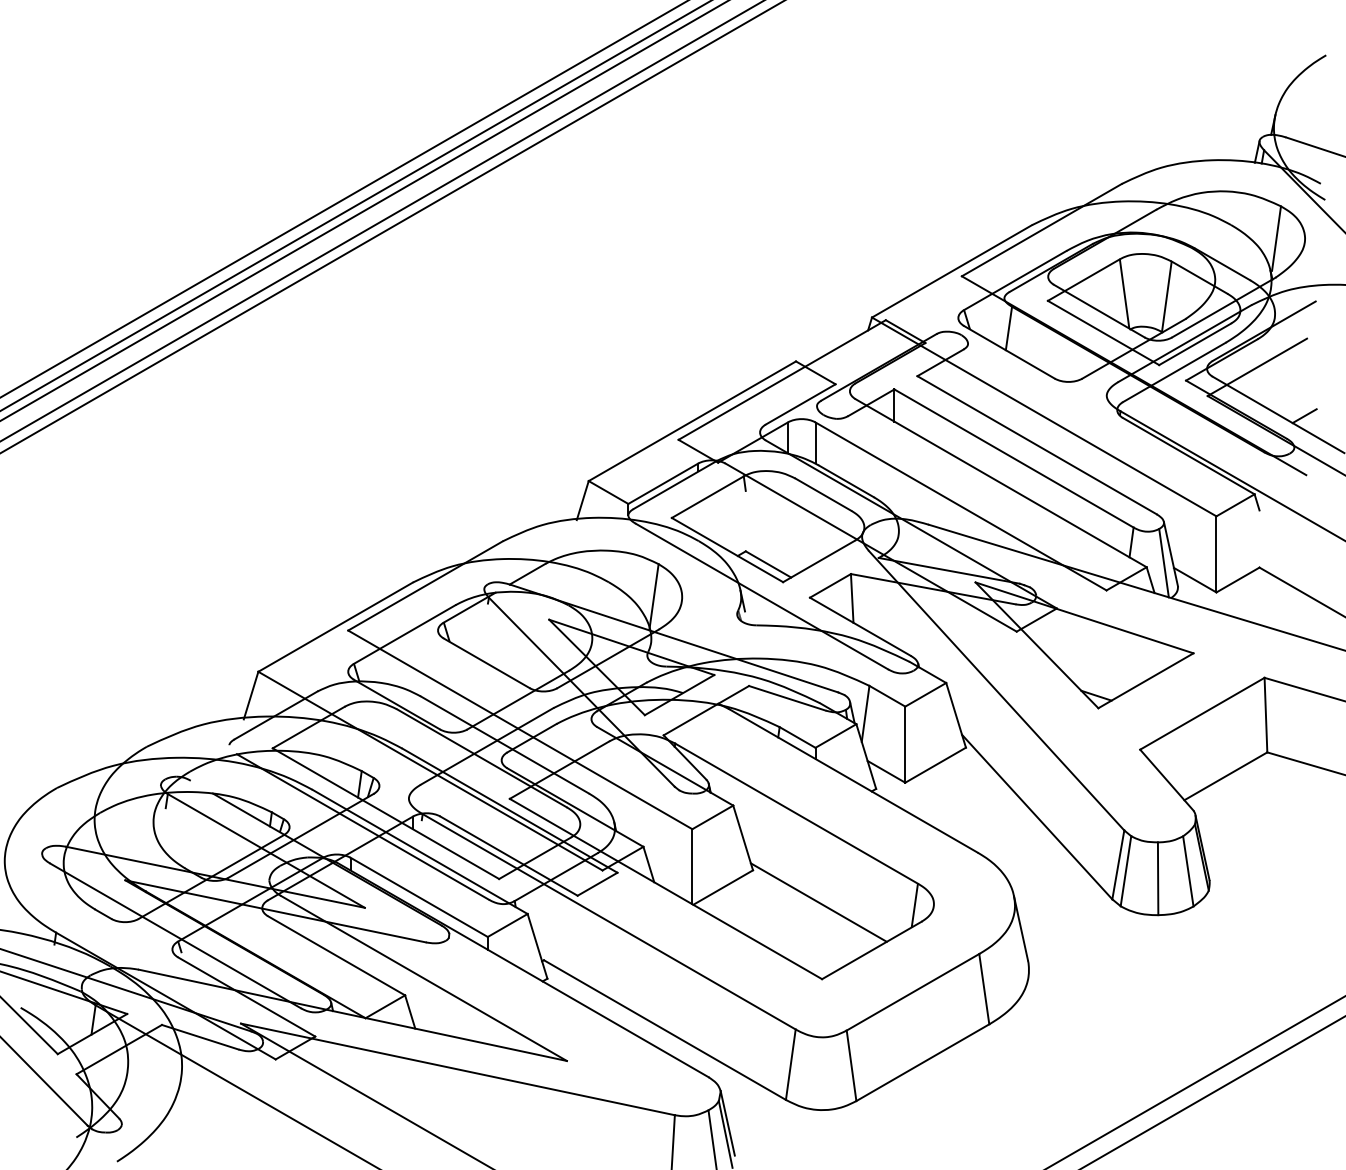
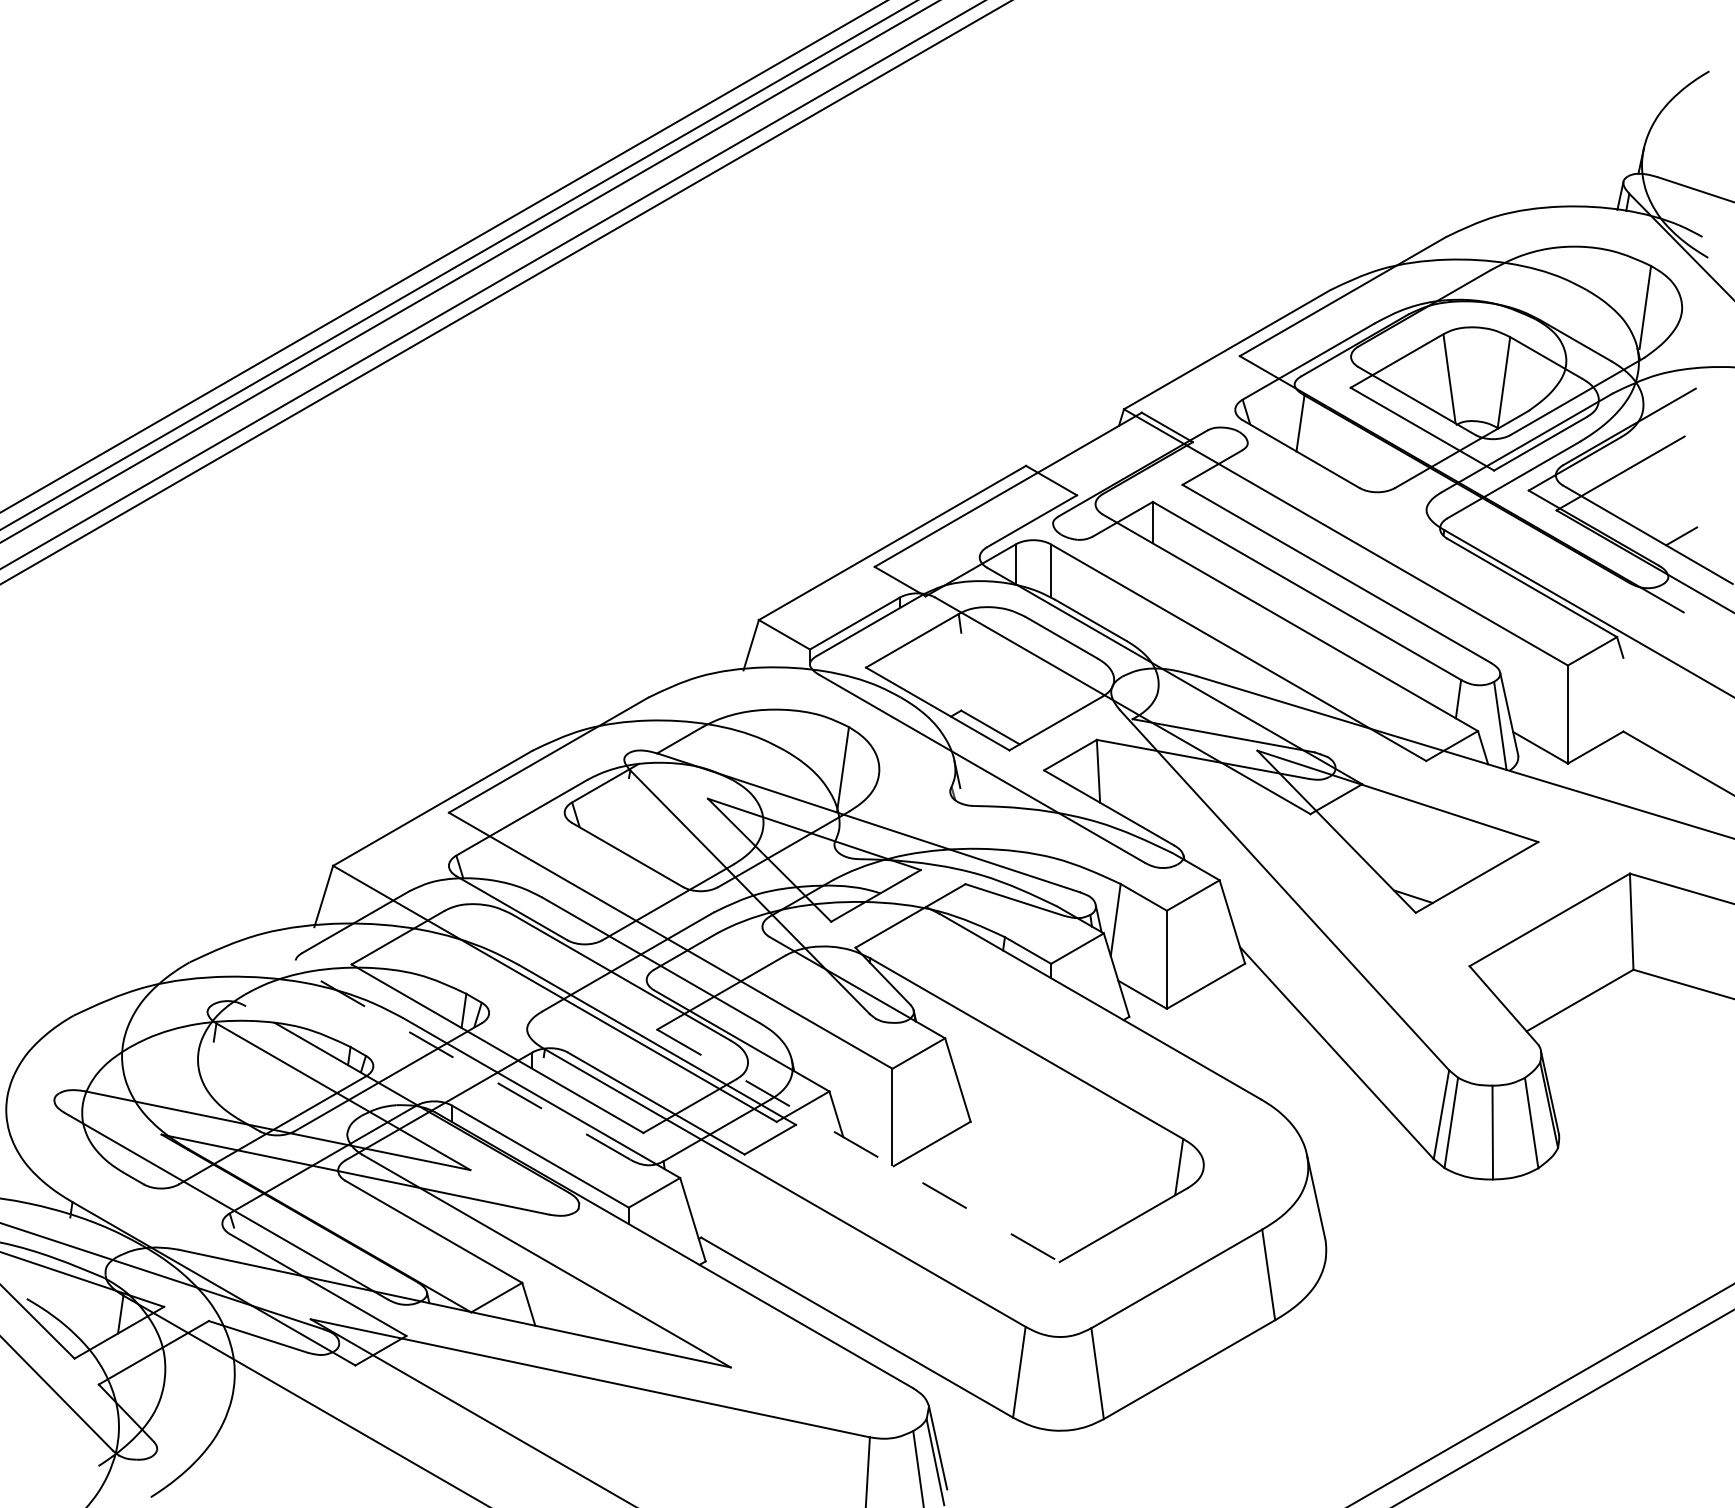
line: (362, 826) -> (467, 1065), solid -> dashed
line: (666, 889) -> (858, 1146), solid -> dashed
line: (818, 901) -> (1055, 1162), removed

